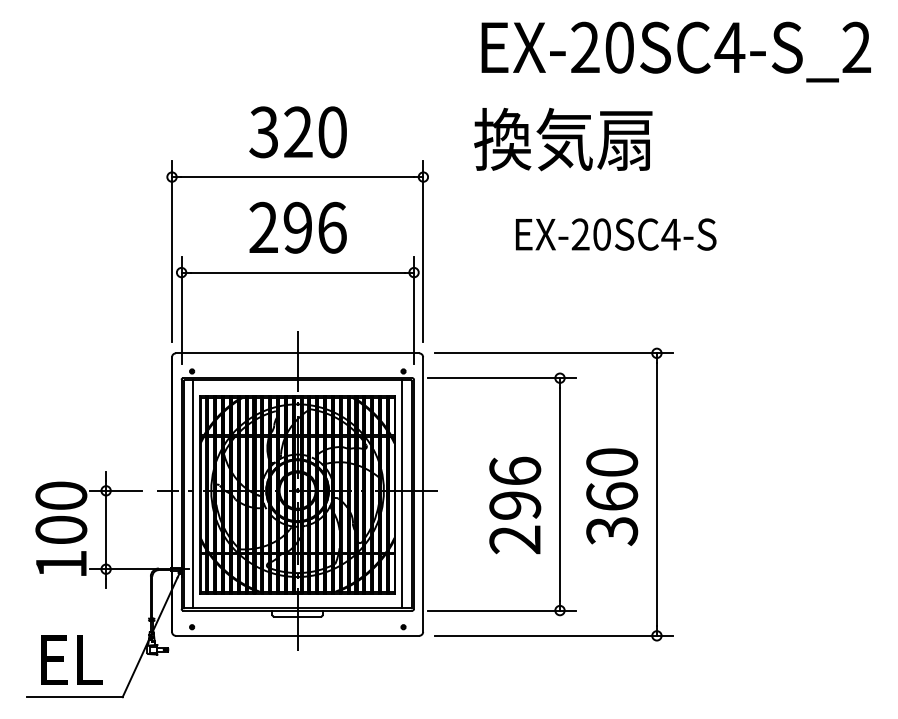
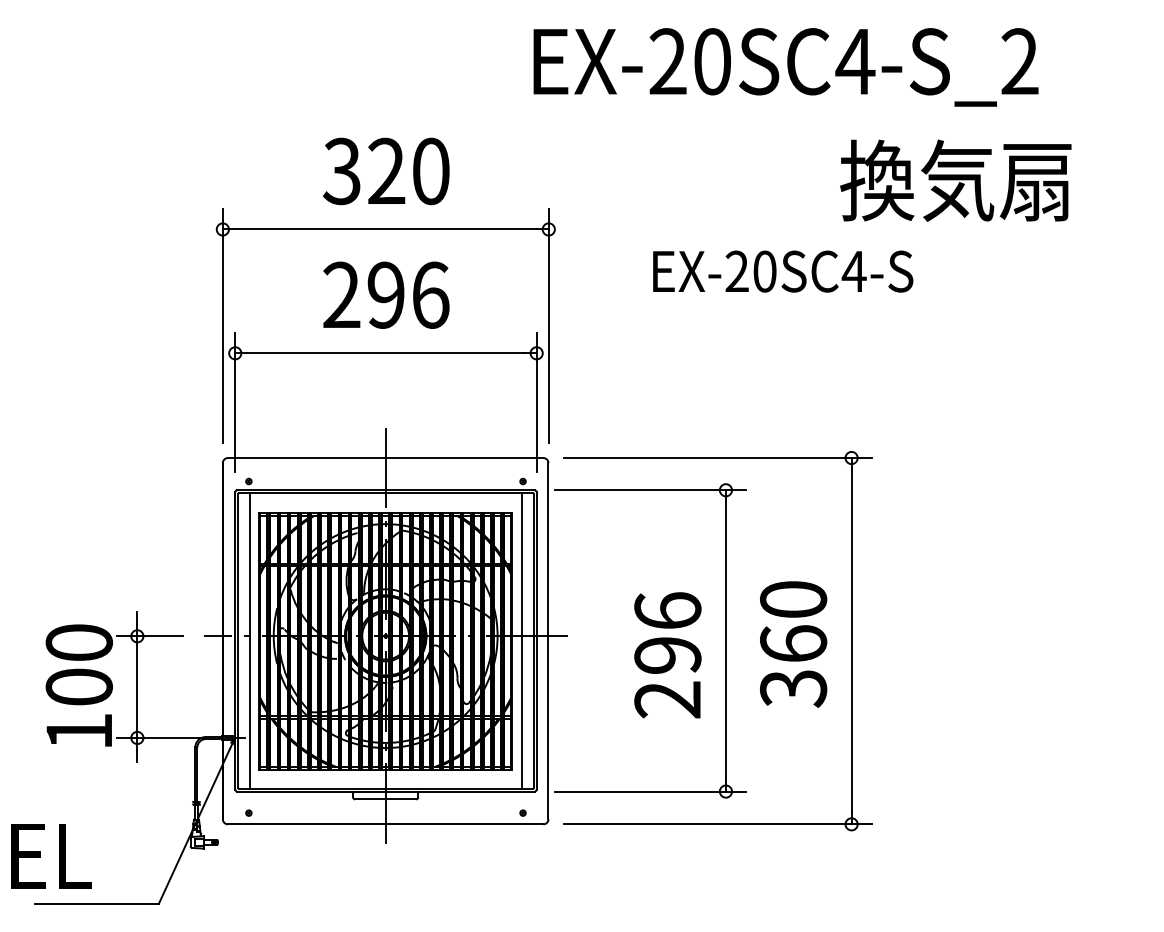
text: (675, 51) -> (784, 66), moved
text: (563, 139) -> (956, 180), moved
text: (616, 234) -> (783, 271), moved
text: (71, 659) -> (51, 855), moved

